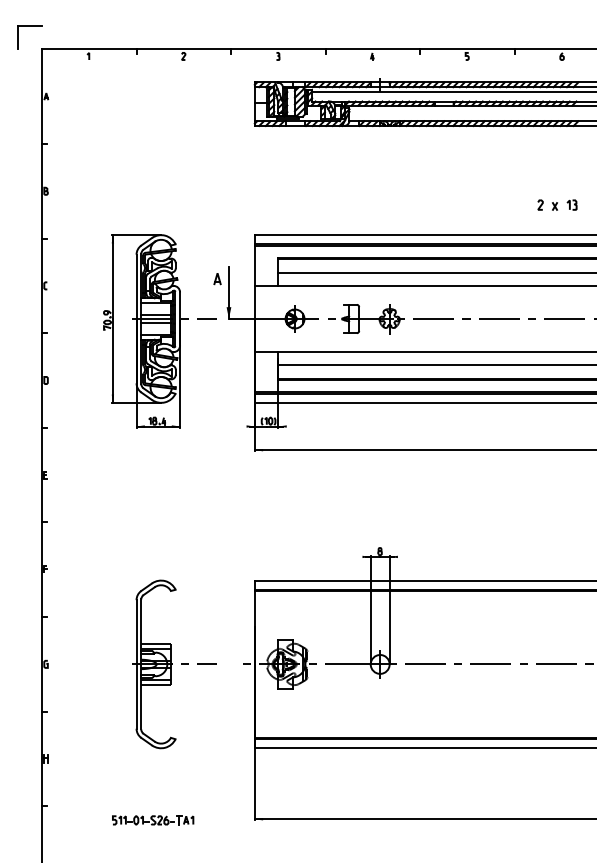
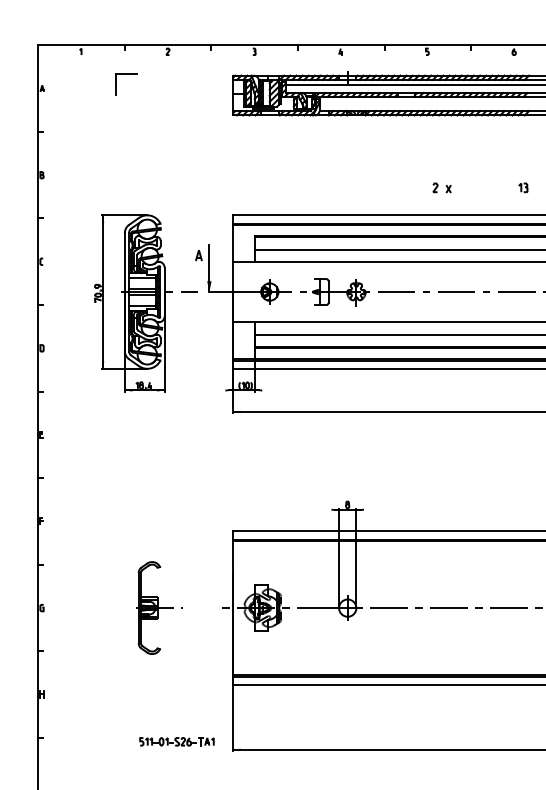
part: (30, 26) -> (126, 74), moved
part: (547, 204) -> (441, 187), moved
part: (174, 663) -> (159, 607), size x0.6
part: (152, 820) -> (176, 741), moved

